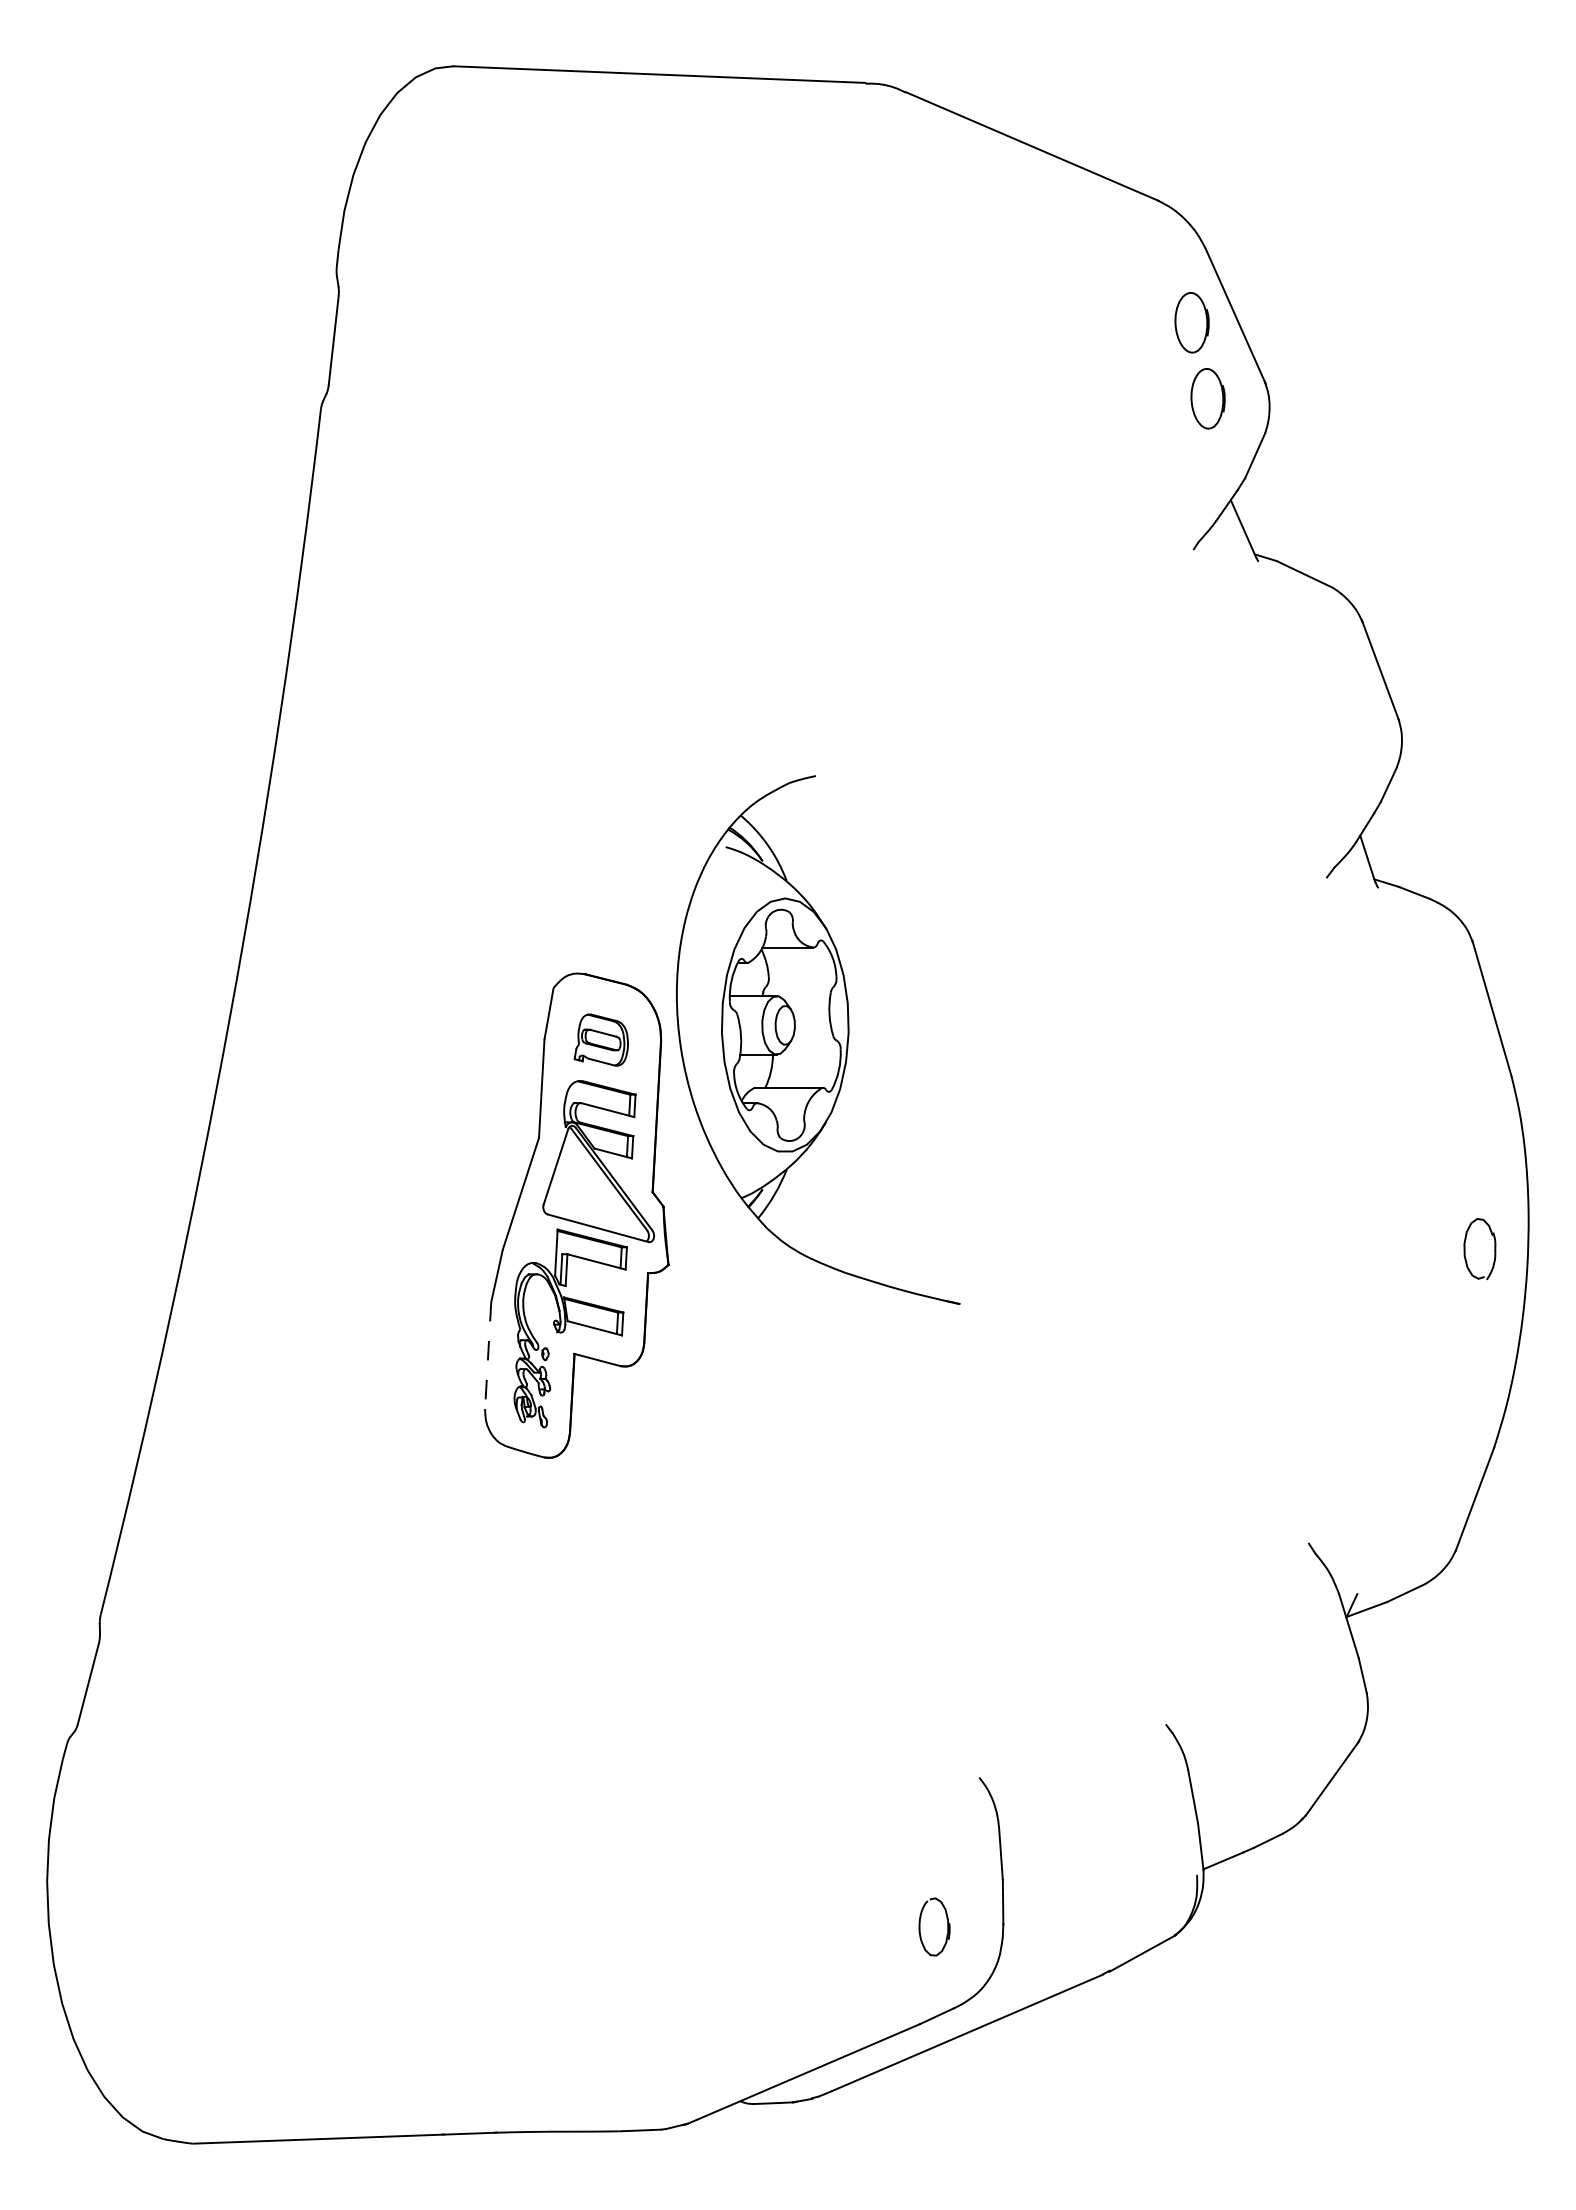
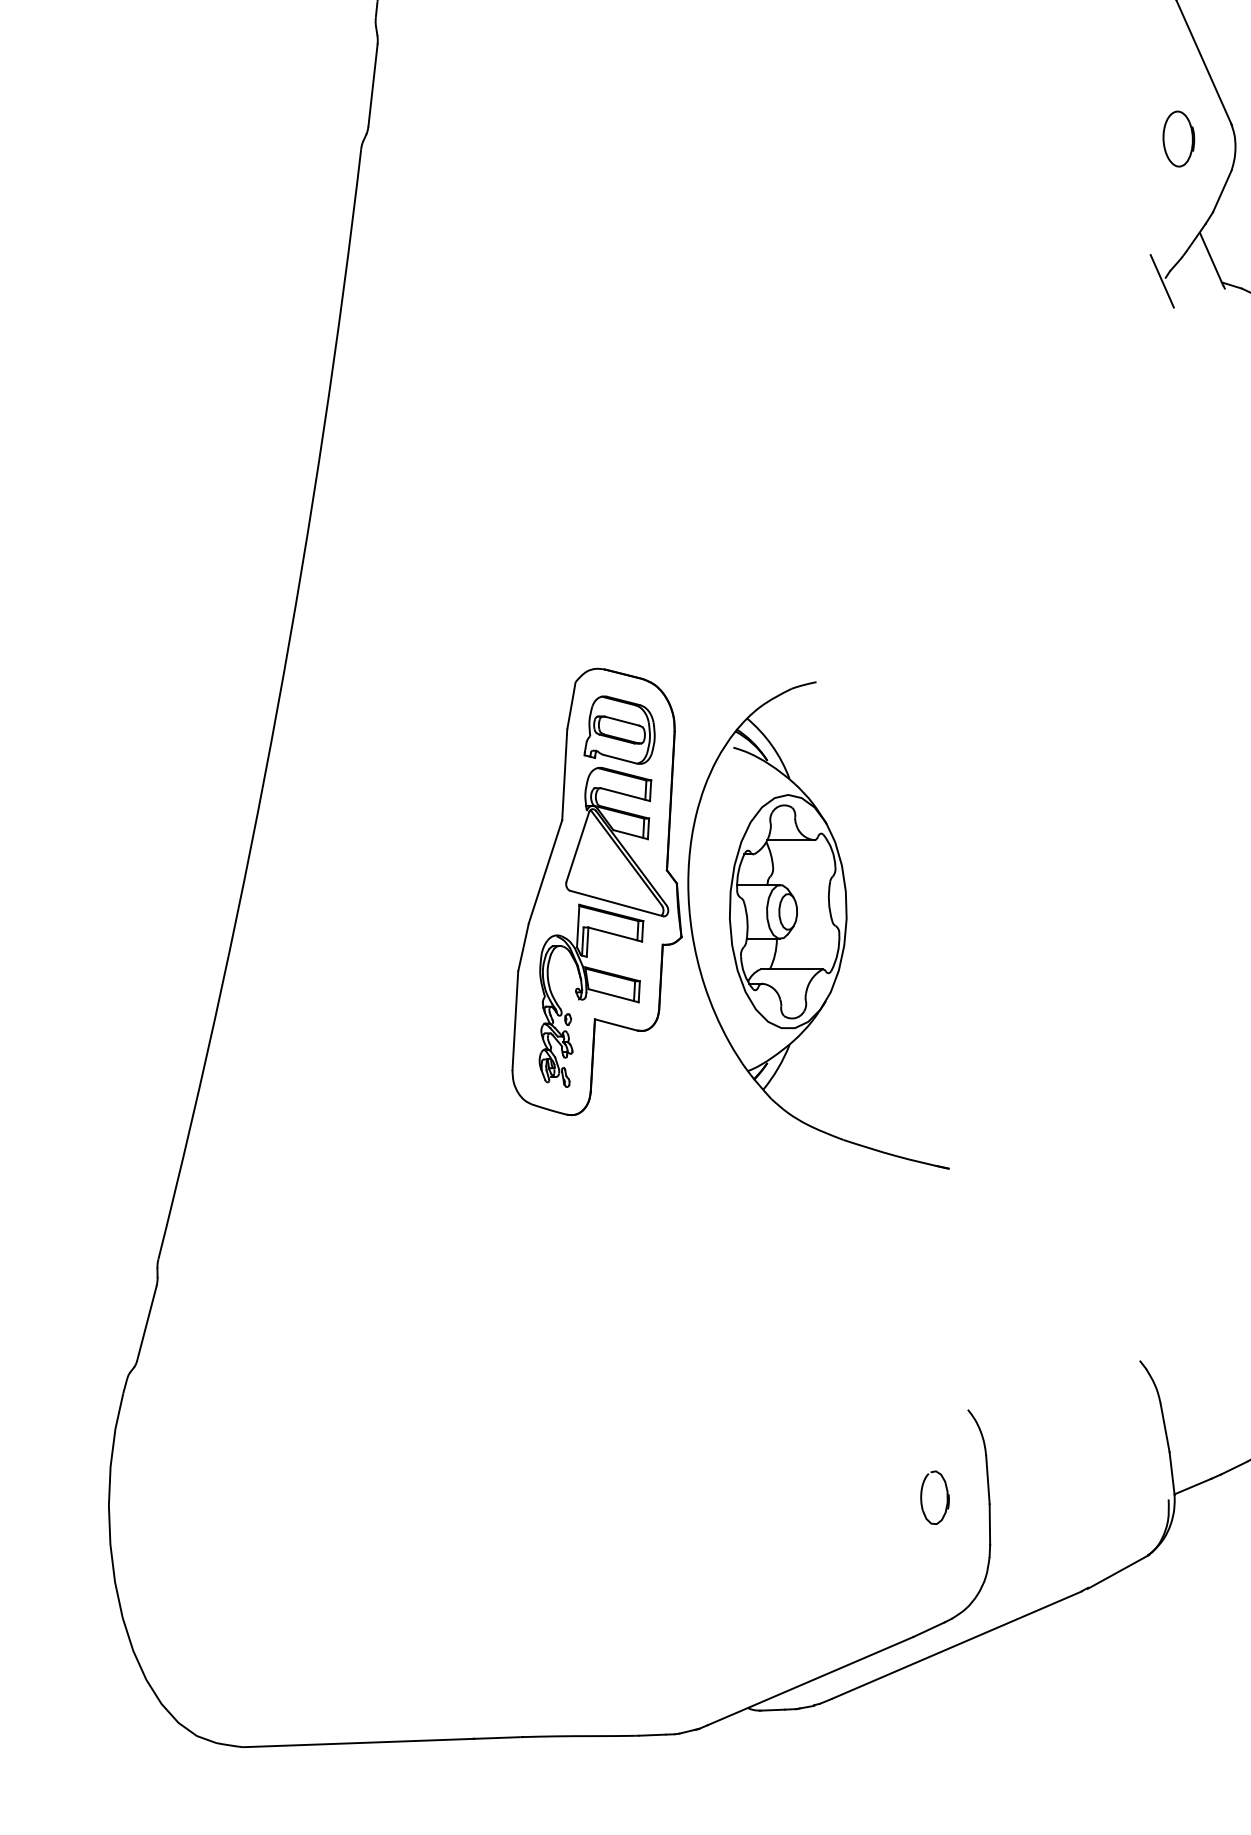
part: (1191, 322) -> (1163, 68), removed
line: (1189, 552) -> (1161, 280), added
part: (601, 1039) -> (619, 729), size x1.43
part: (818, 1039) -> (818, 924), moved
line: (488, 1355) -> (515, 1020), dashed -> solid
part: (947, 1926) -> (946, 1497), moved

